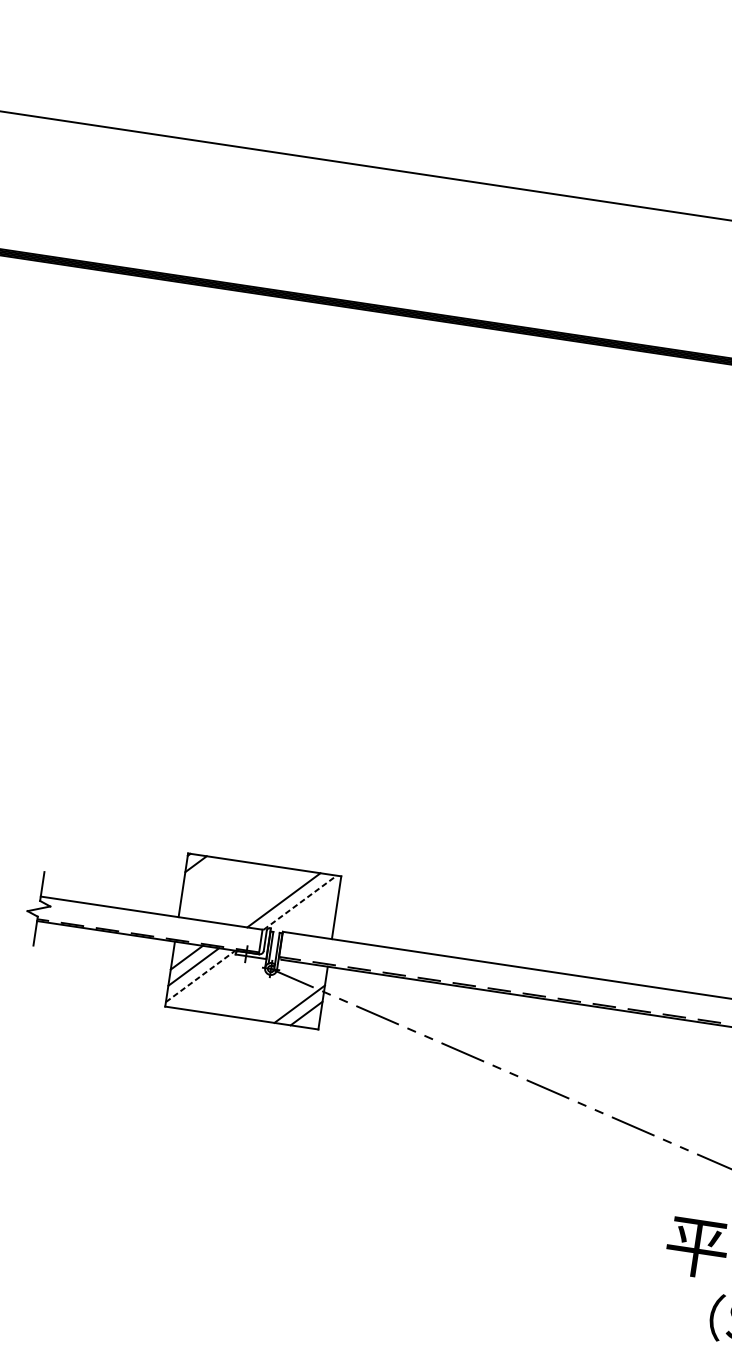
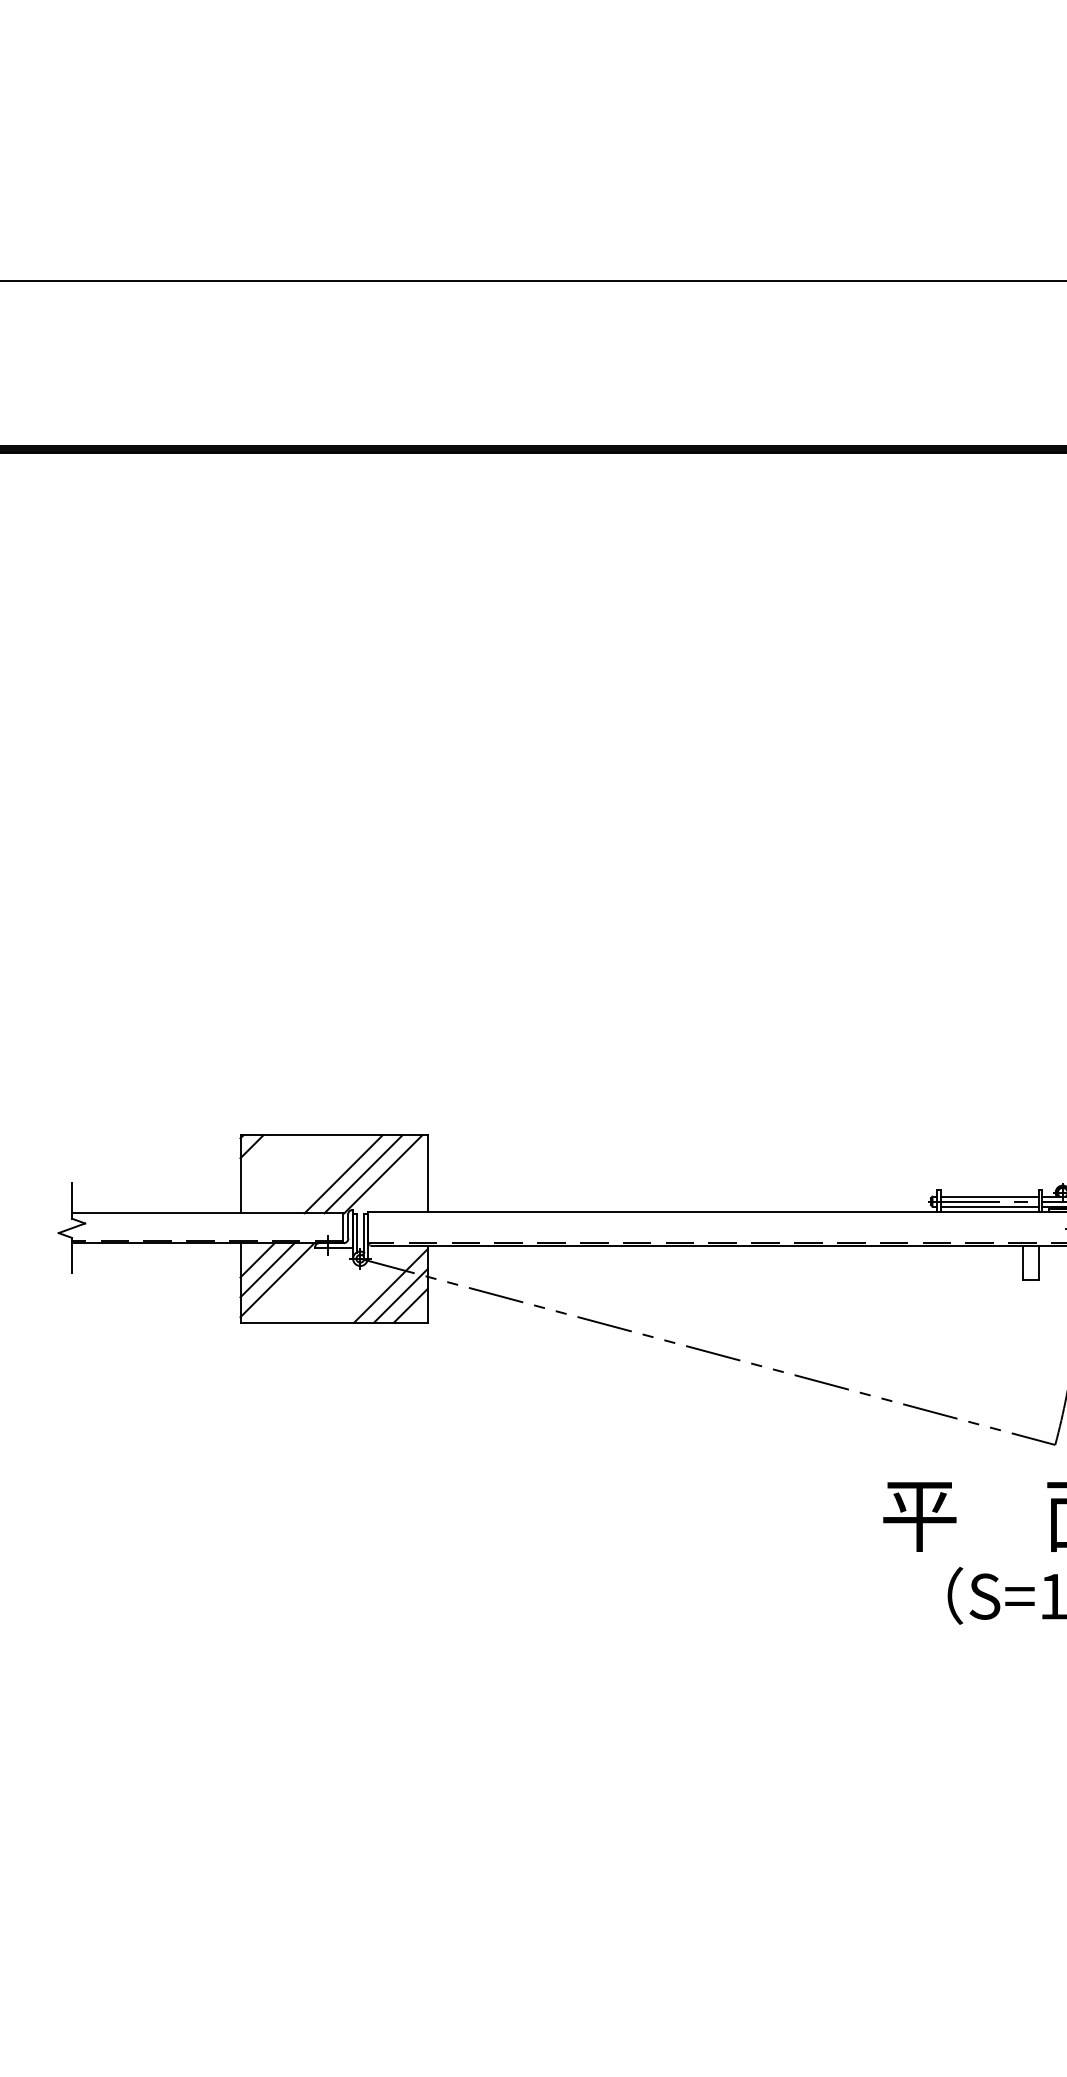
line: (267, 898) -> (343, 1174), added
line: (300, 902) -> (383, 1173), dashed -> solid
line: (200, 975) -> (277, 1279), dashed -> solid
line: (292, 994) -> (390, 1285), added

